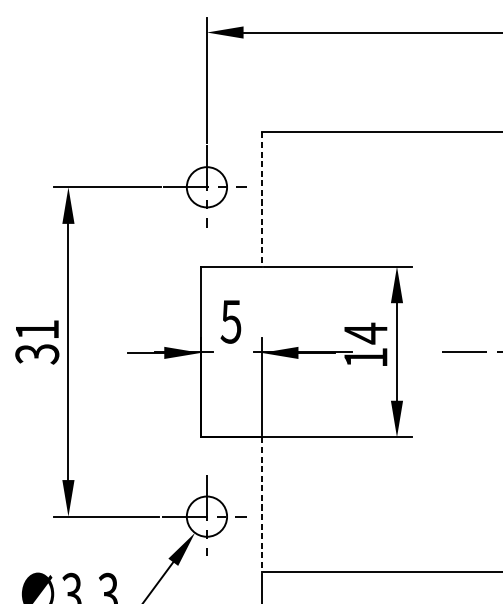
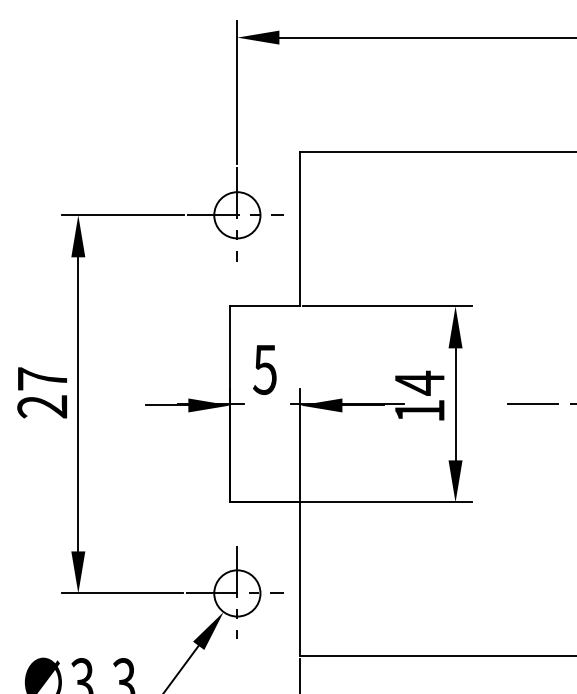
line: (261, 199) -> (300, 229), dashed -> solid
text: (37, 341) -> (42, 392), 31 -> 27
line: (261, 504) -> (300, 579), dashed -> solid

